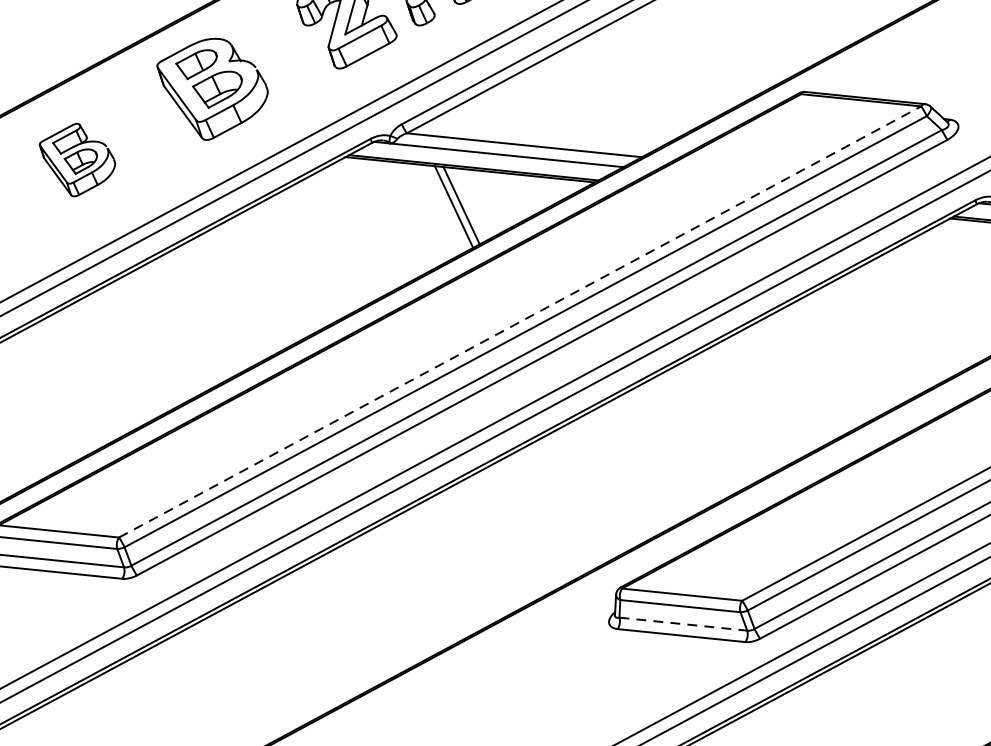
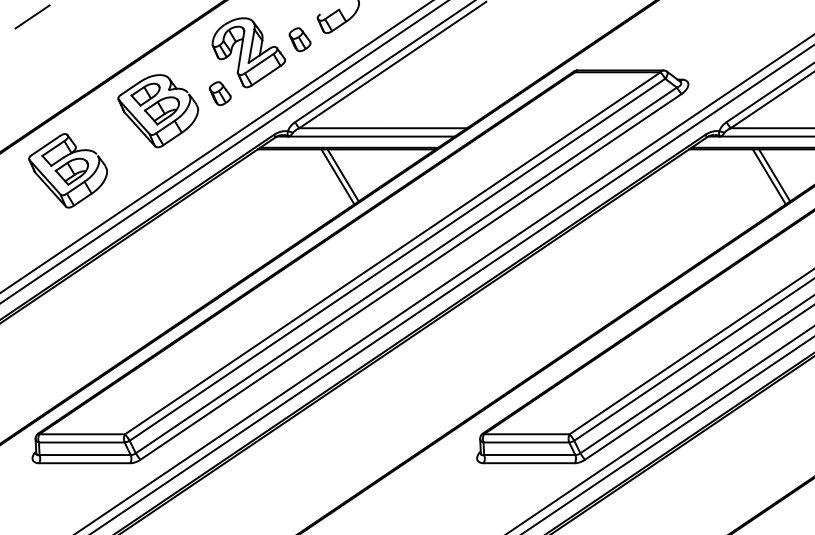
part: (299, 73) -> (219, 93), added
part: (77, 159) -> (68, 170), size x1.43
line: (521, 322) -> (393, 253), dashed -> solid
line: (682, 624) -> (529, 455), dashed -> solid

